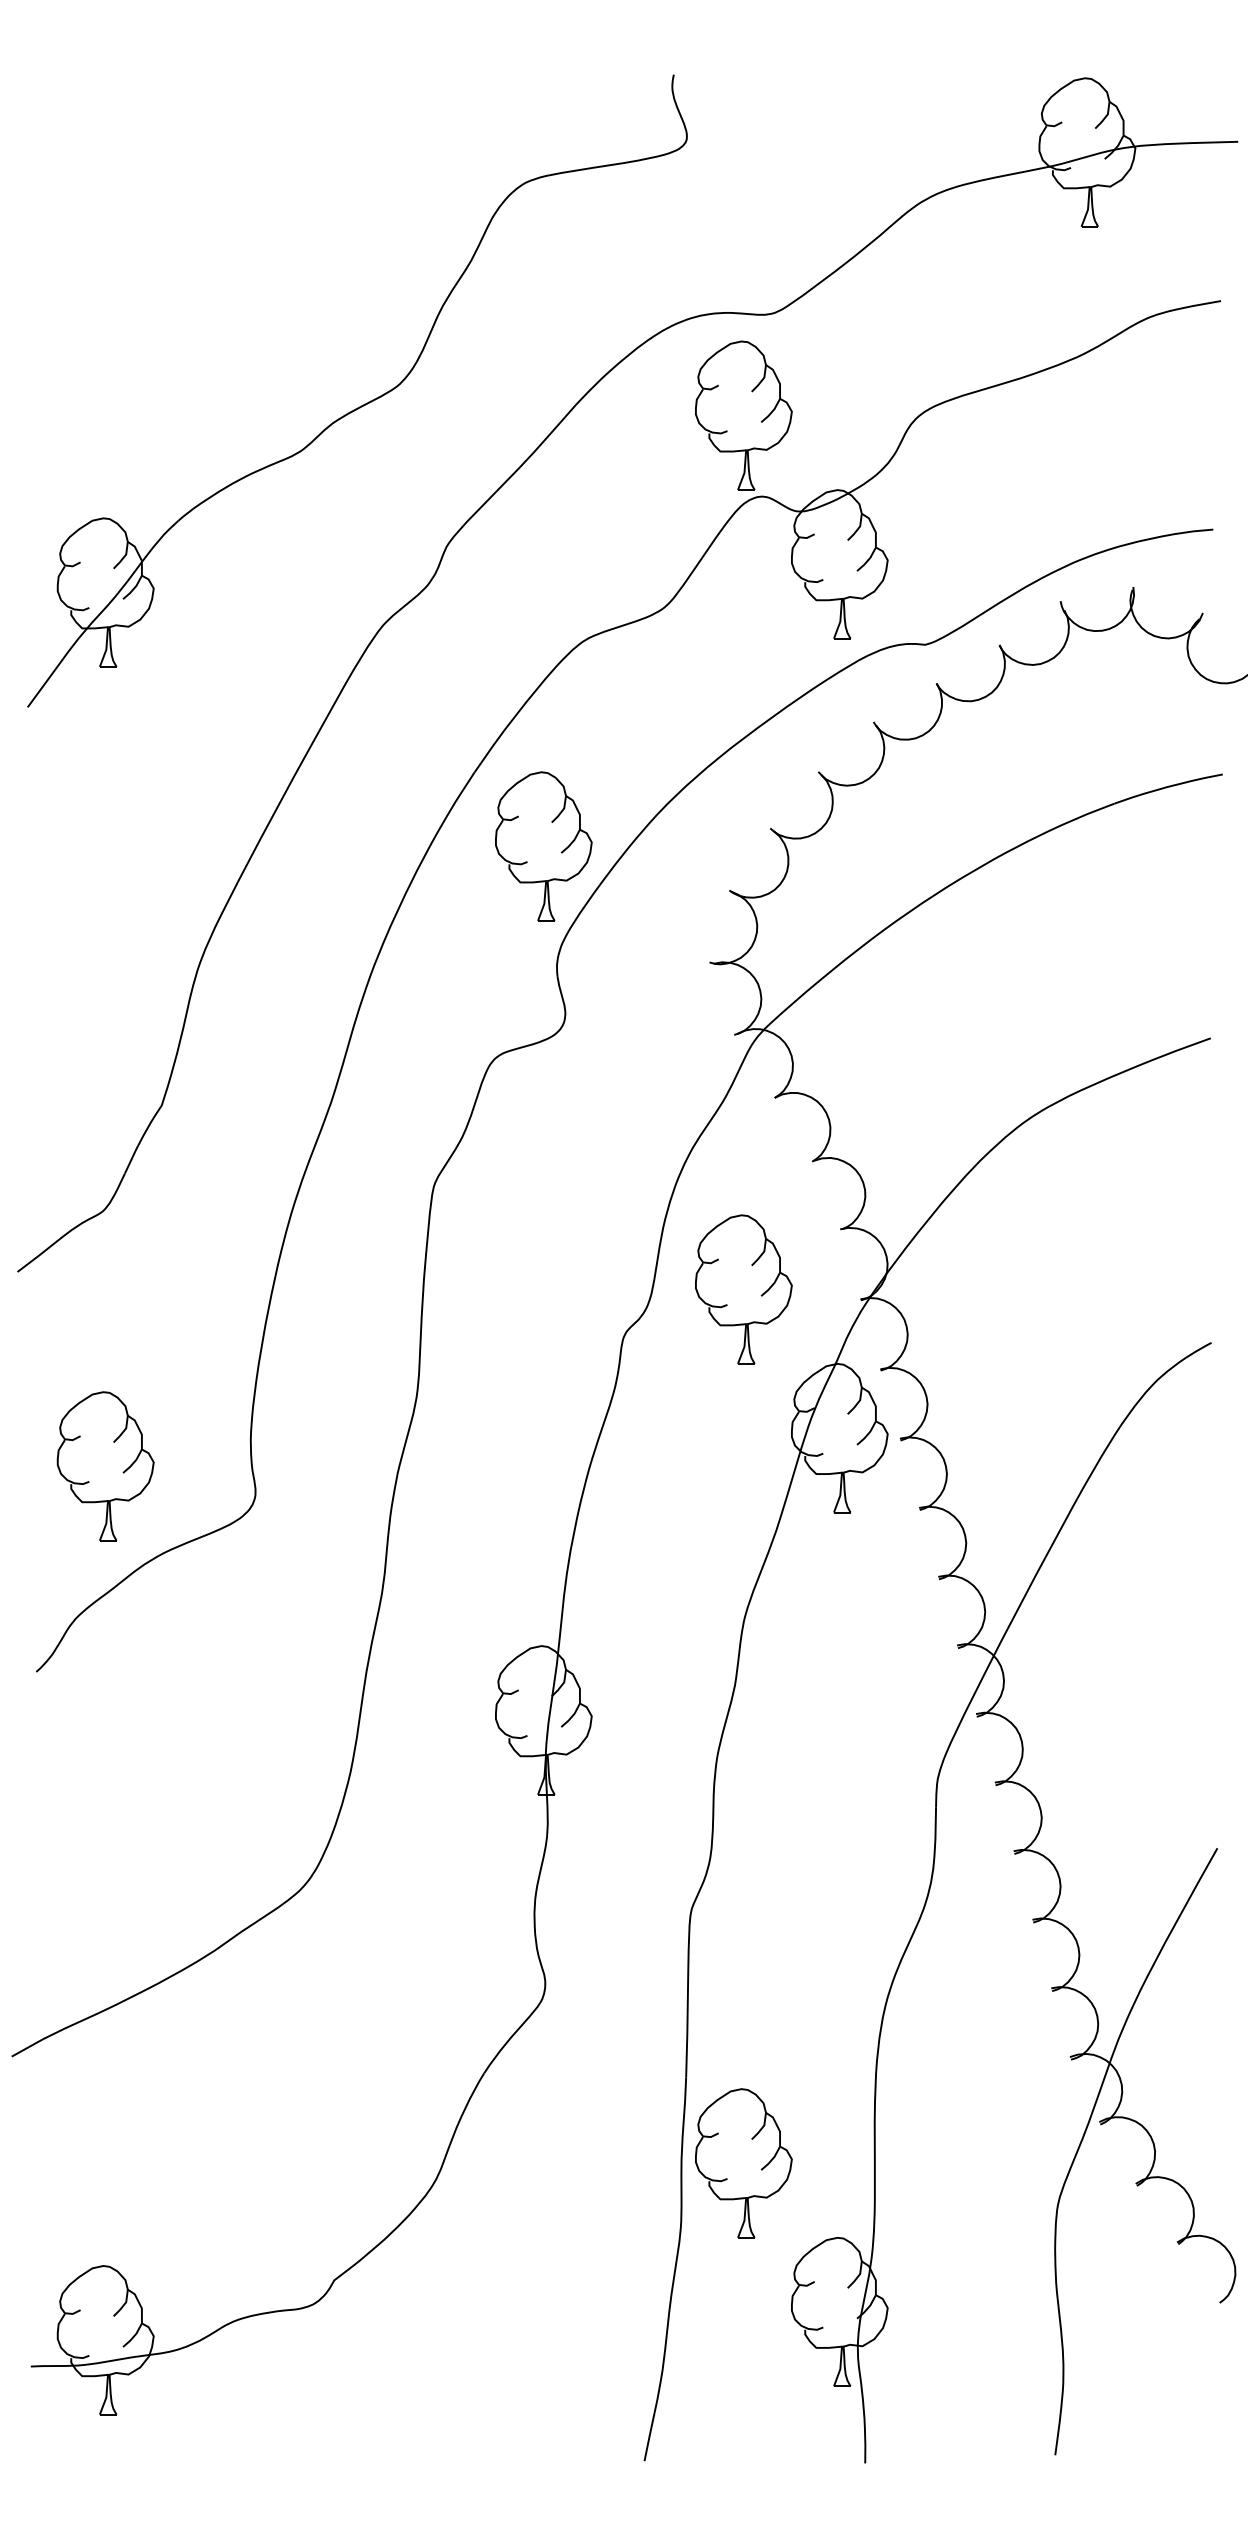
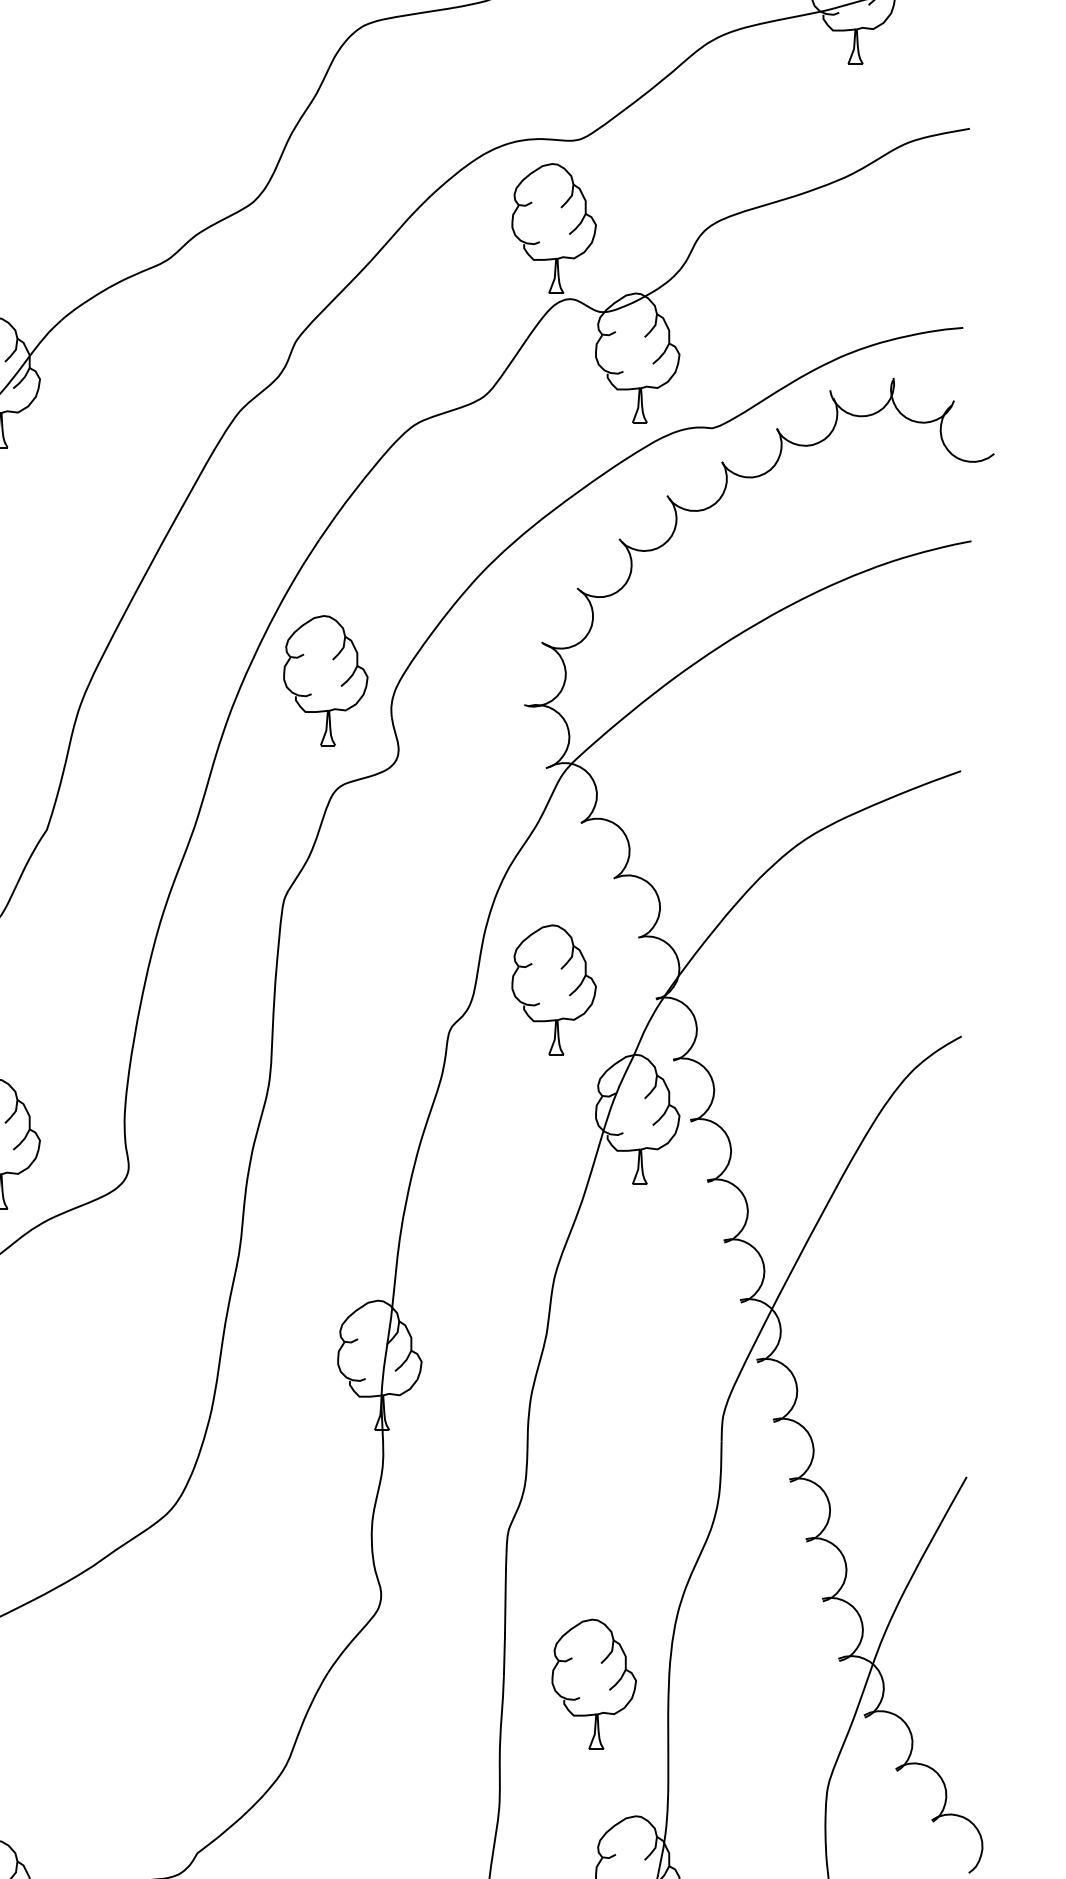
part: (543, 846) -> (325, 680), moved
part: (743, 2163) -> (593, 1684), moved

